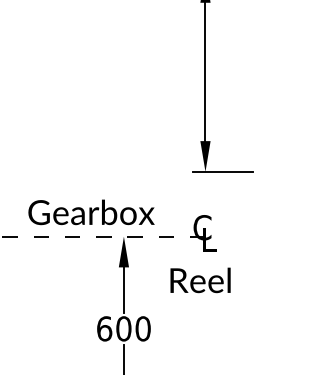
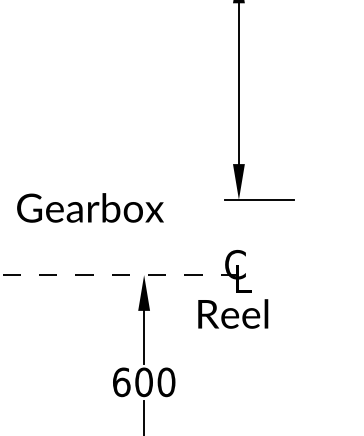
text: (91, 212) -> (90, 207), moved
text: (200, 279) -> (233, 313), moved

